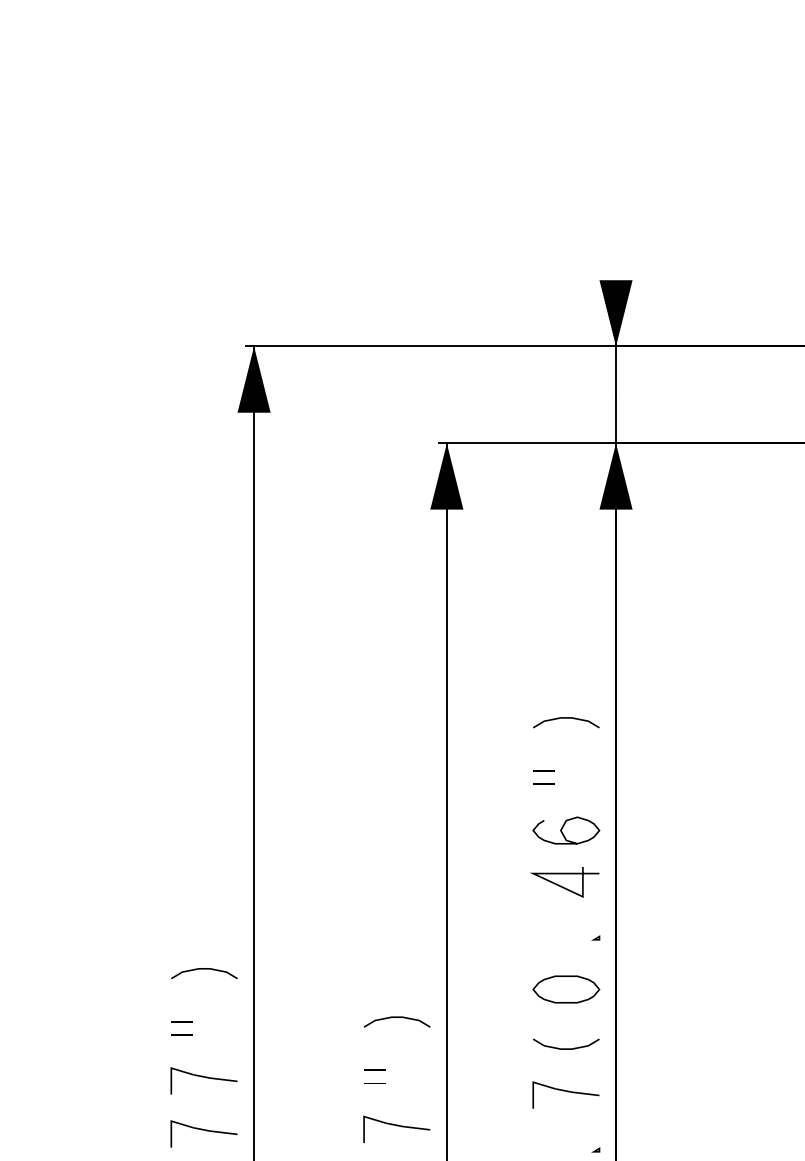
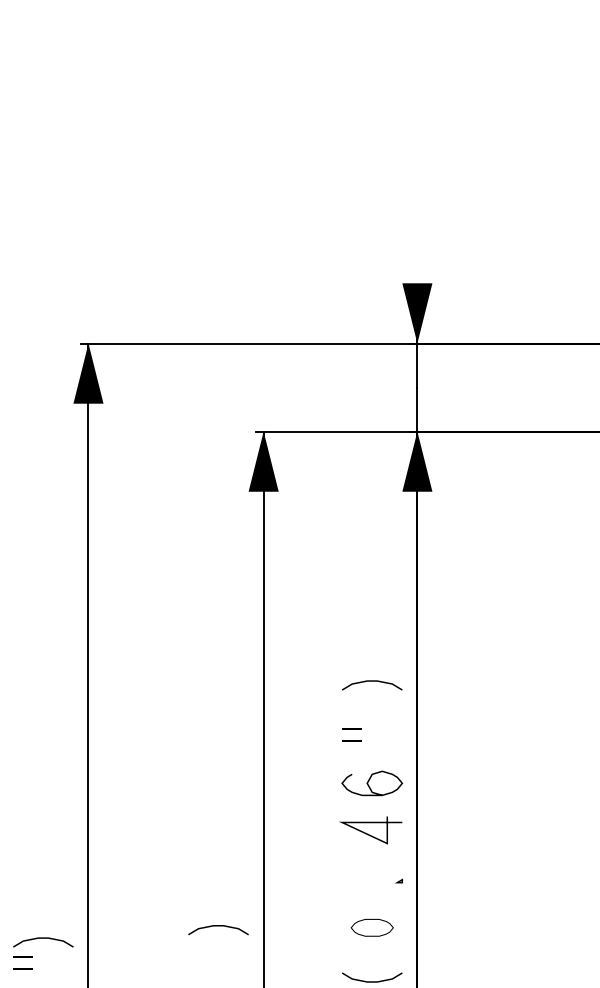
curve: (204, 969) -> (43, 938), moved
part: (566, 989) -> (372, 927), size x0.7
curve: (396, 1017) -> (217, 926), moved

